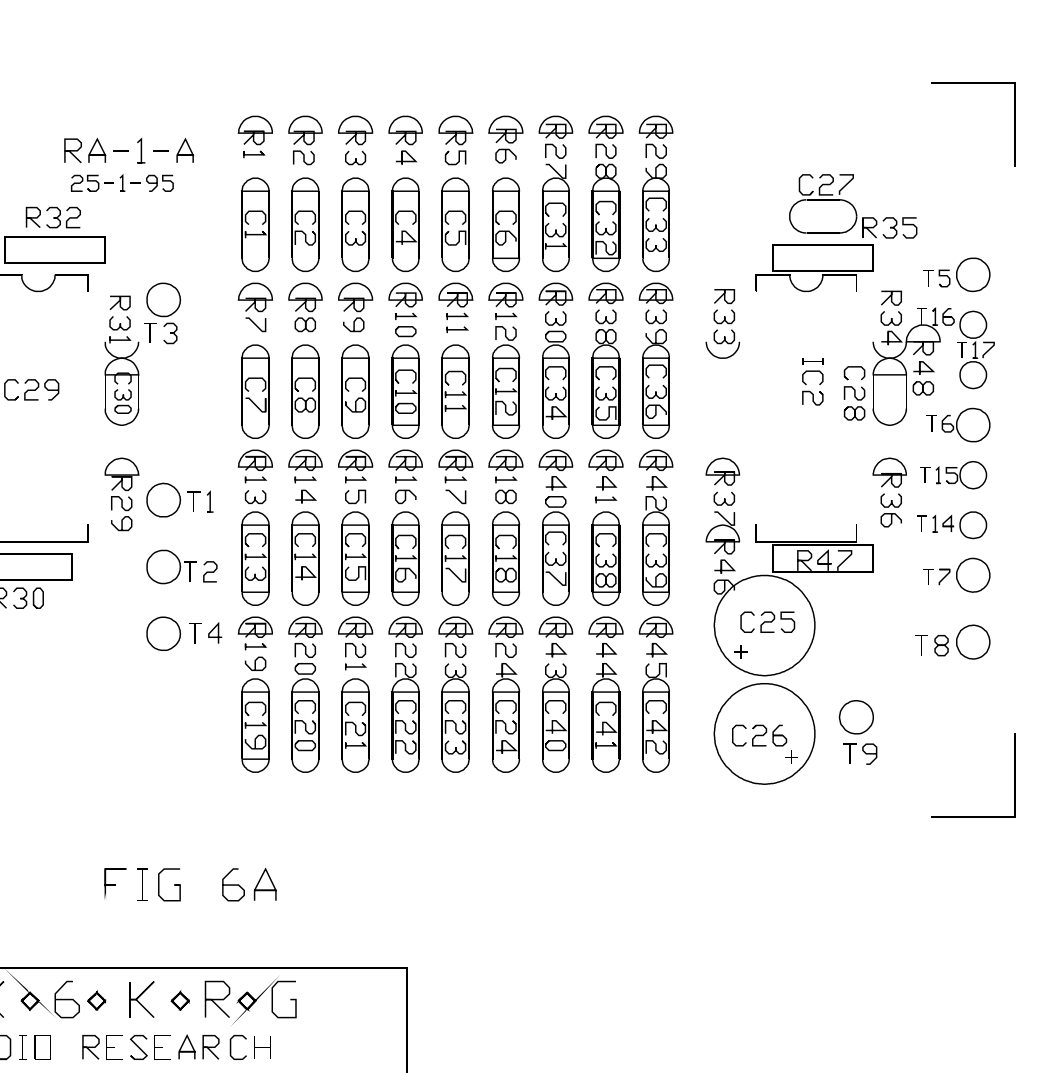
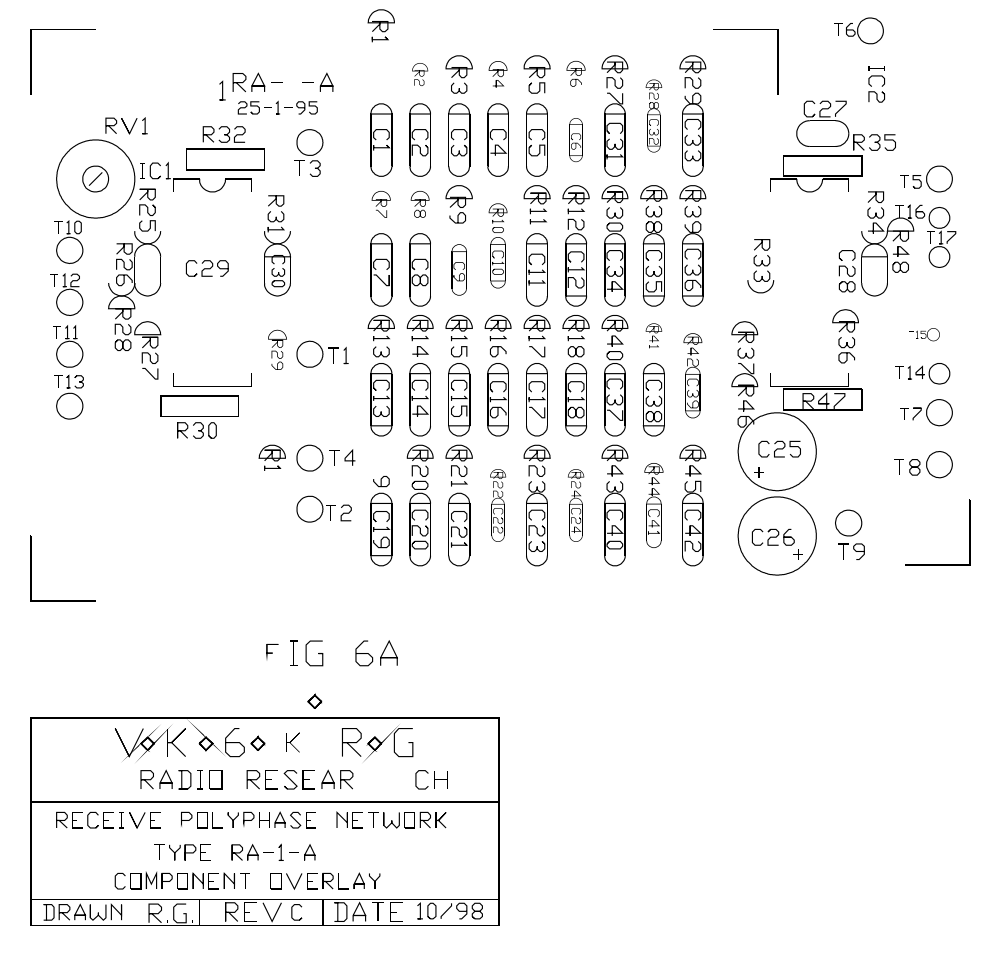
curve: (973, 82) -> (745, 29), moved
part: (254, 136) -> (380, 25), moved
part: (505, 139) -> (575, 73), size x0.7
part: (304, 140) -> (419, 74), size x0.6
part: (404, 140) -> (497, 74), size x0.7
line: (141, 150) -> (222, 90), moved
part: (605, 193) -> (653, 115), size x0.6
part: (505, 224) -> (575, 139), size x0.6
part: (254, 307) -> (380, 204), size x0.7
part: (304, 307) -> (419, 204), size x0.7
part: (161, 312) -> (308, 152), moved
part: (722, 324) -> (760, 266), moved
part: (404, 360) -> (497, 245), size x0.7
part: (812, 382) -> (876, 84), moved
part: (356, 391) -> (459, 269), size x0.7
part: (957, 424) -> (858, 30), moved
part: (953, 474) -> (924, 334), size x0.6
part: (605, 476) -> (653, 335), size x0.6
part: (889, 492) -> (845, 336), moved
part: (121, 494) -> (277, 349), size x0.7
part: (655, 527) -> (692, 375), size x0.7
part: (181, 566) -> (323, 508), moved
part: (254, 632) -> (271, 457), moved
part: (404, 694) -> (497, 505), size x0.6
part: (505, 694) -> (575, 505), size x0.6
part: (605, 694) -> (653, 505), size x0.7
curve: (1014, 775) -> (969, 532), moved
part: (115, 882) -> (272, 651), size x0.7
curve: (177, 996) -> (312, 698), moved
part: (141, 999) -> (292, 742), size x0.7
part: (250, 1047) -> (431, 779), moved

